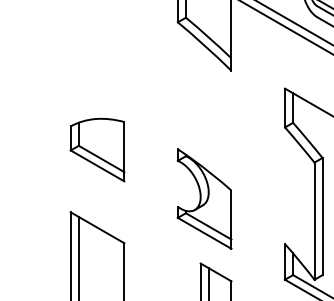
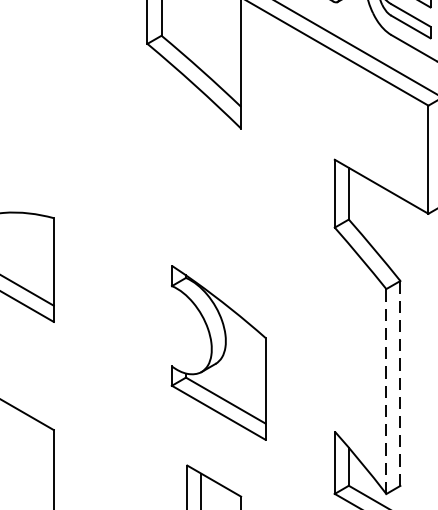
part: (204, 198) -> (218, 351), moved
line: (322, 216) -> (400, 383), solid -> dashed
line: (314, 221) -> (386, 392), solid -> dashed

